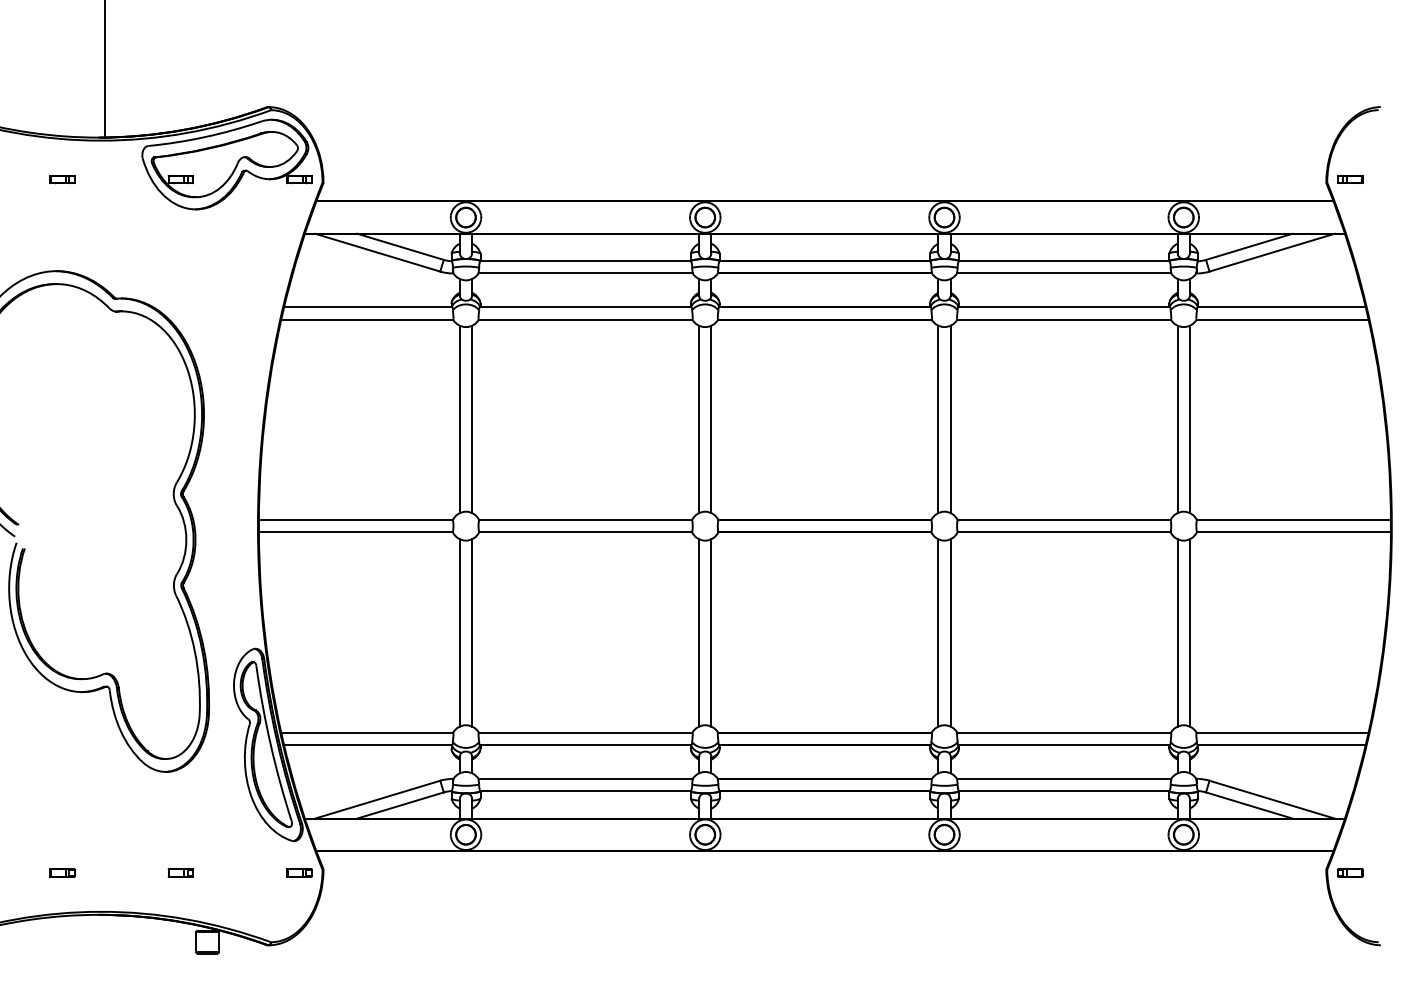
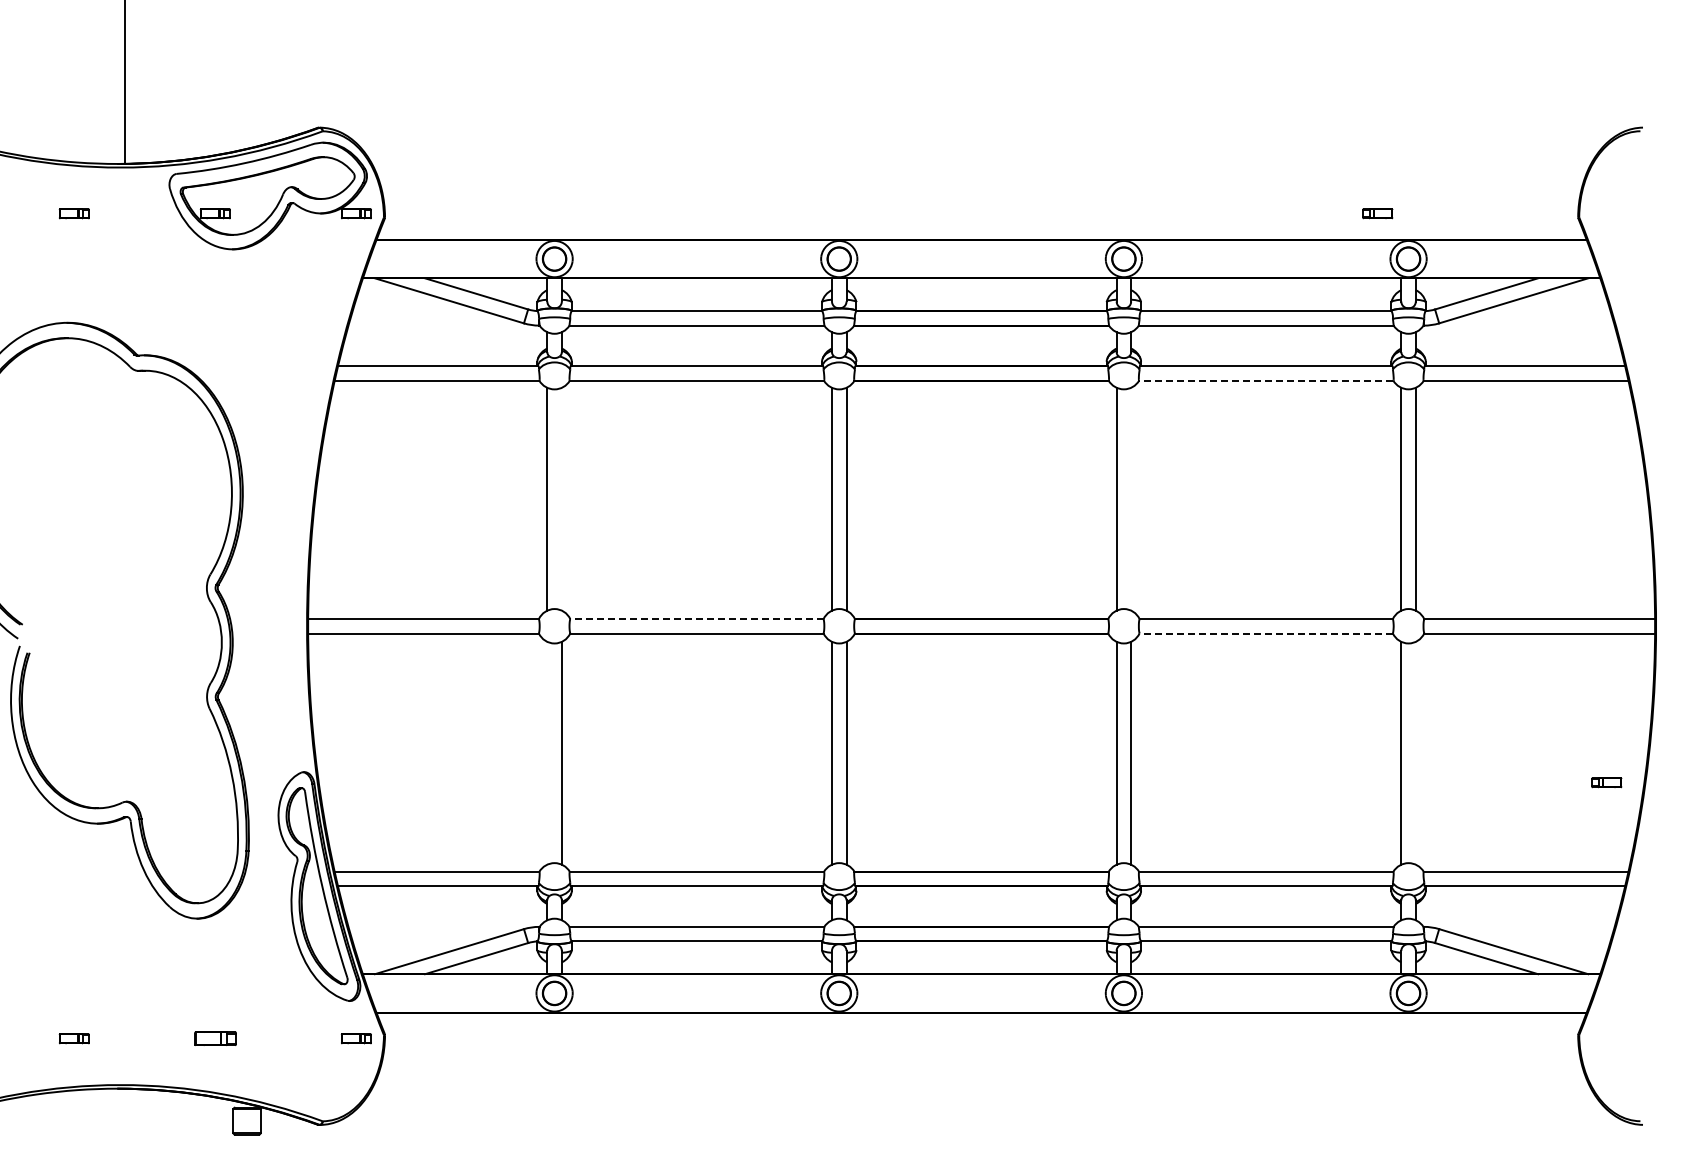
part: (1350, 179) -> (1377, 213), moved
line: (1063, 319) -> (1265, 380), solid -> dashed
line: (471, 418) -> (561, 498), removed
line: (950, 418) -> (1131, 498), removed
line: (585, 520) -> (696, 619), solid -> dashed
line: (1064, 532) -> (1266, 633), solid -> dashed
line: (460, 632) -> (547, 752), removed
line: (1189, 632) -> (1415, 752), removed
part: (180, 872) -> (214, 1038), size x1.4
part: (1350, 872) -> (1606, 782), moved

